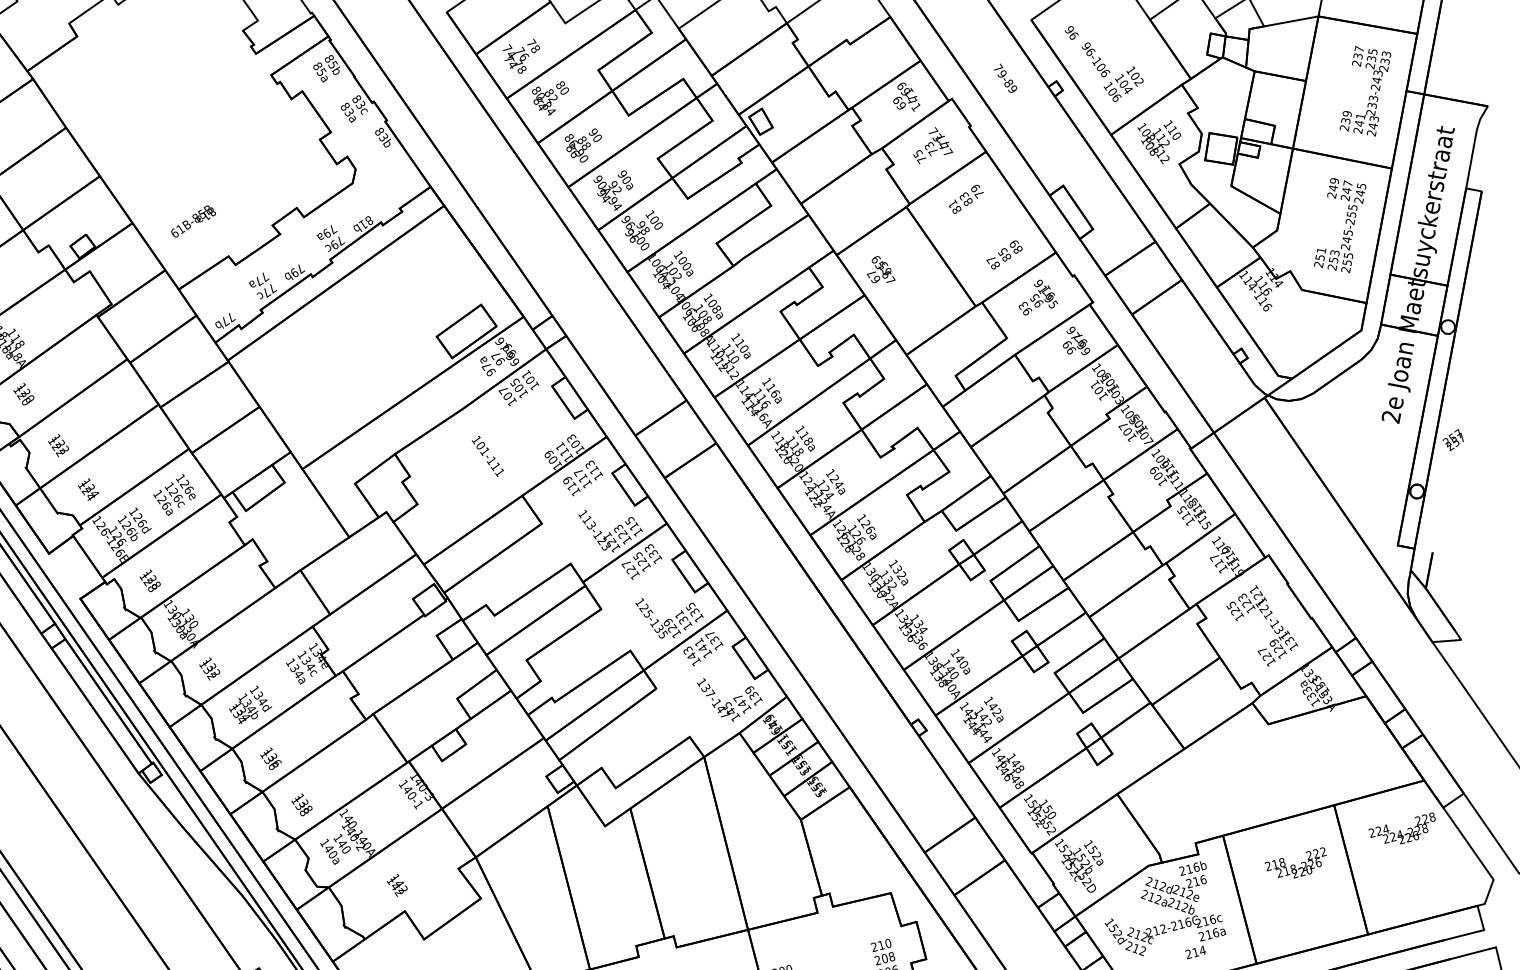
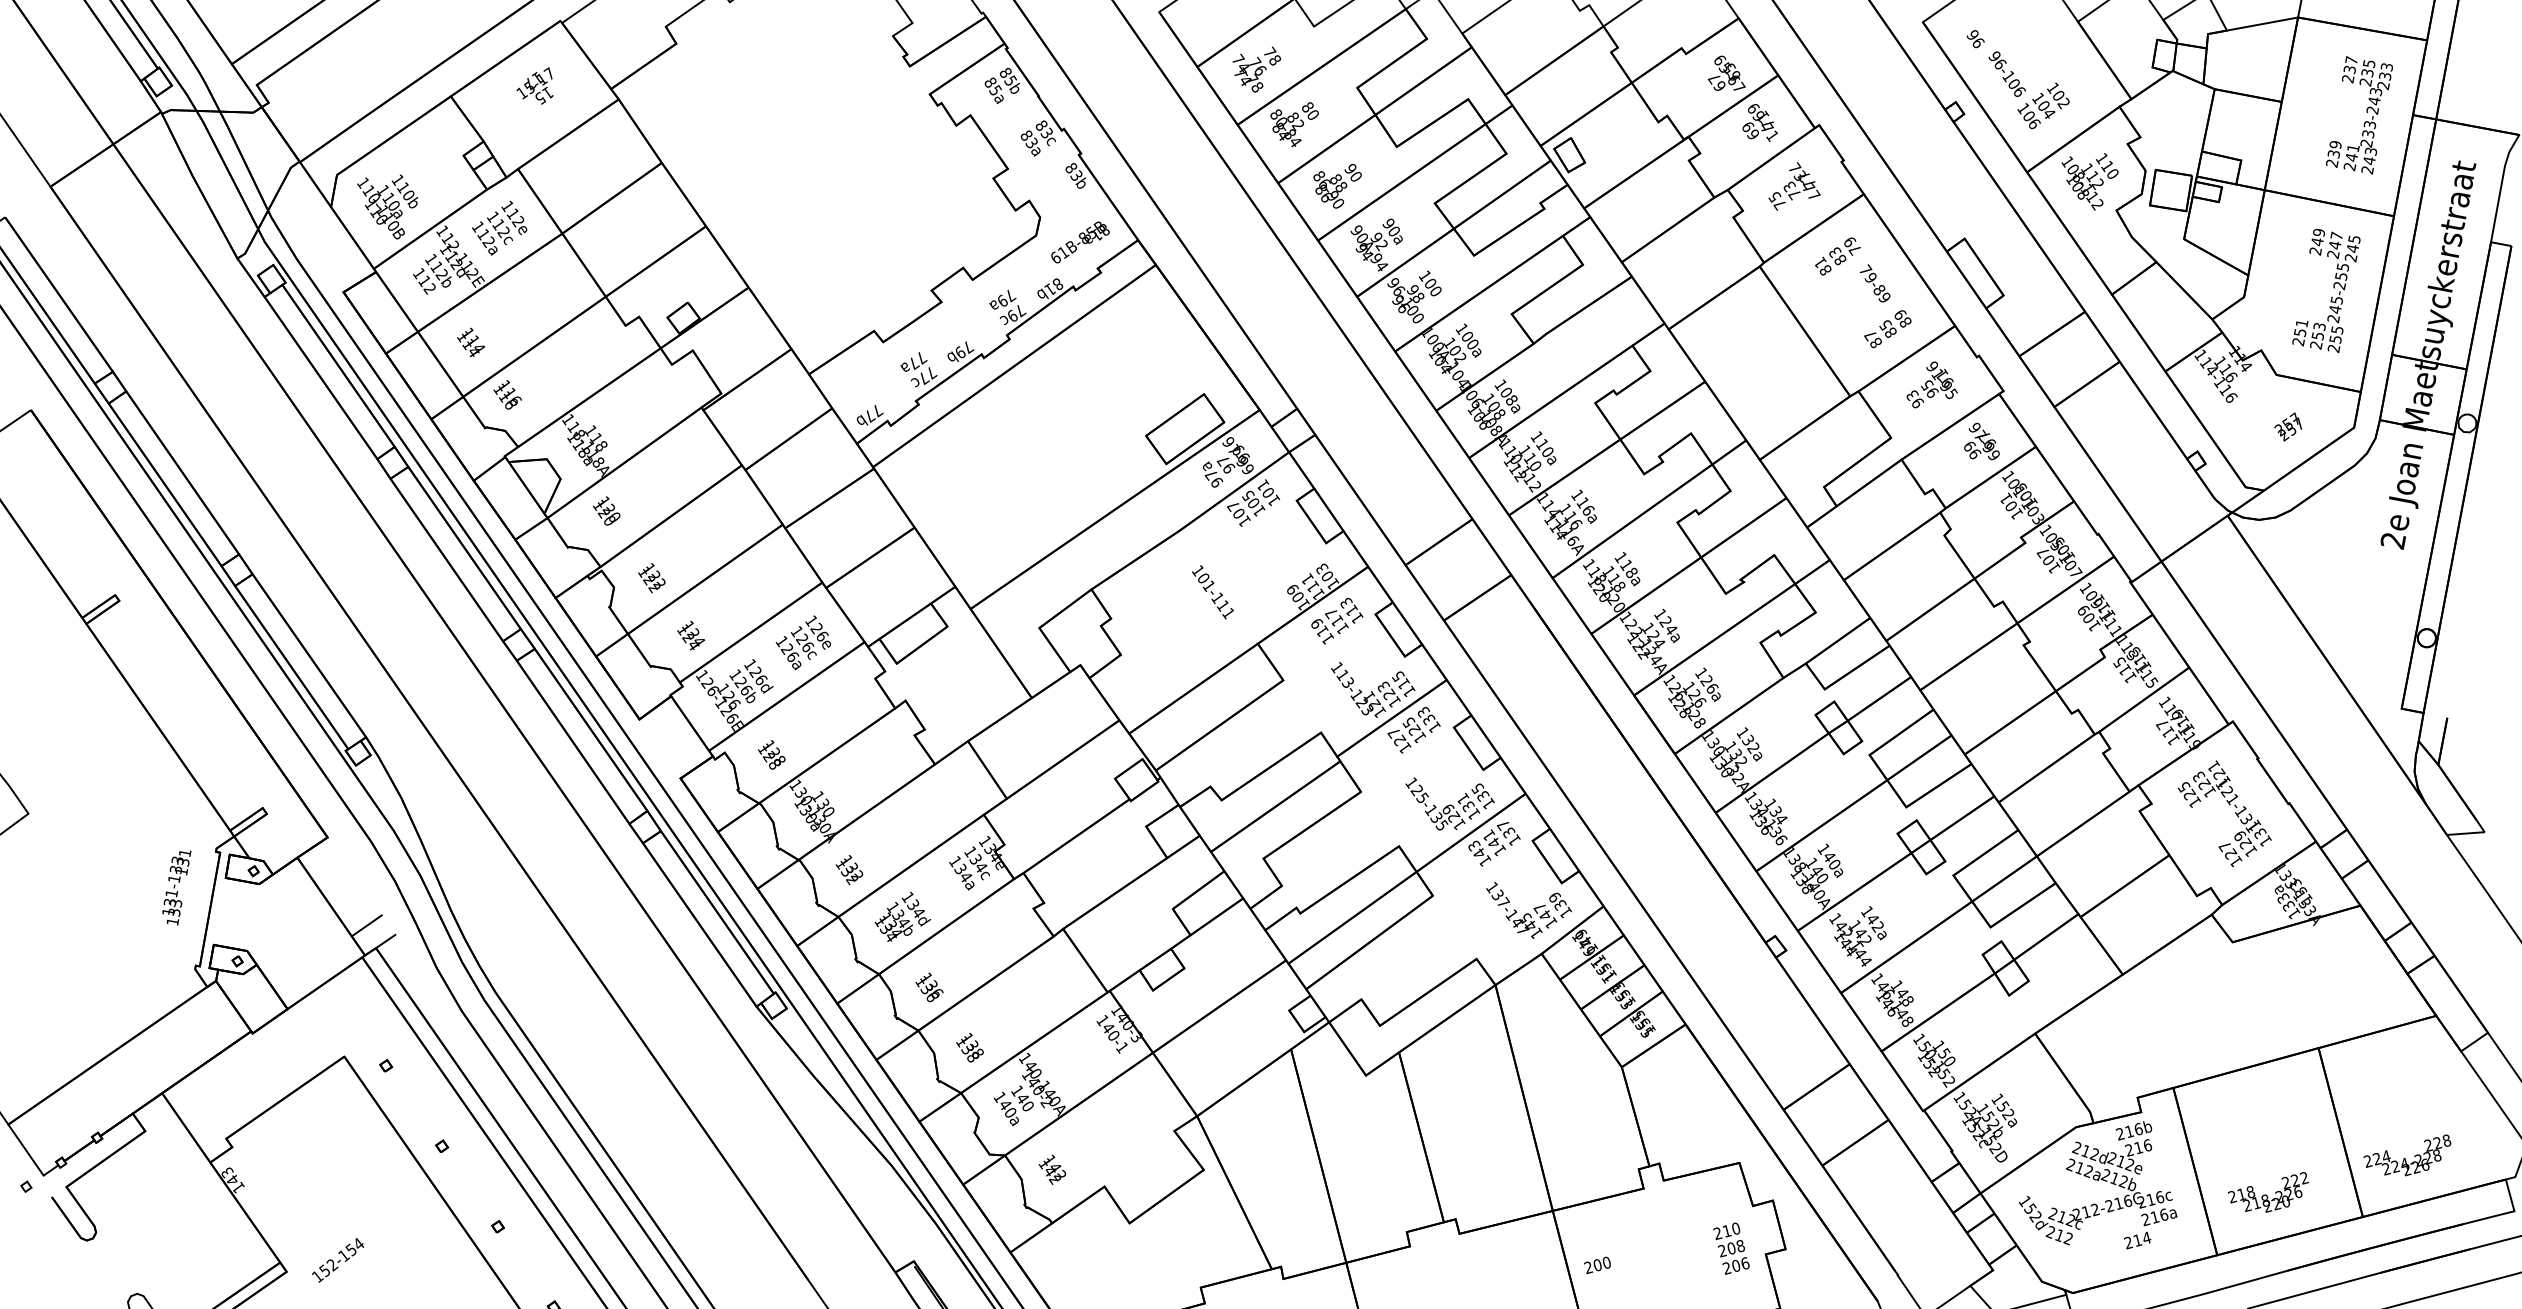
text: (1005, 78) -> (1875, 283), moved
text: (193, 221) -> (1080, 242), moved
text: (881, 269) -> (1726, 72), moved
text: (1452, 439) -> (2287, 426), moved
text: (1402, 828) -> (2407, 1155), moved
text: (1295, 862) -> (2268, 1192), moved
text: (397, 885) -> (1052, 1169), moved

